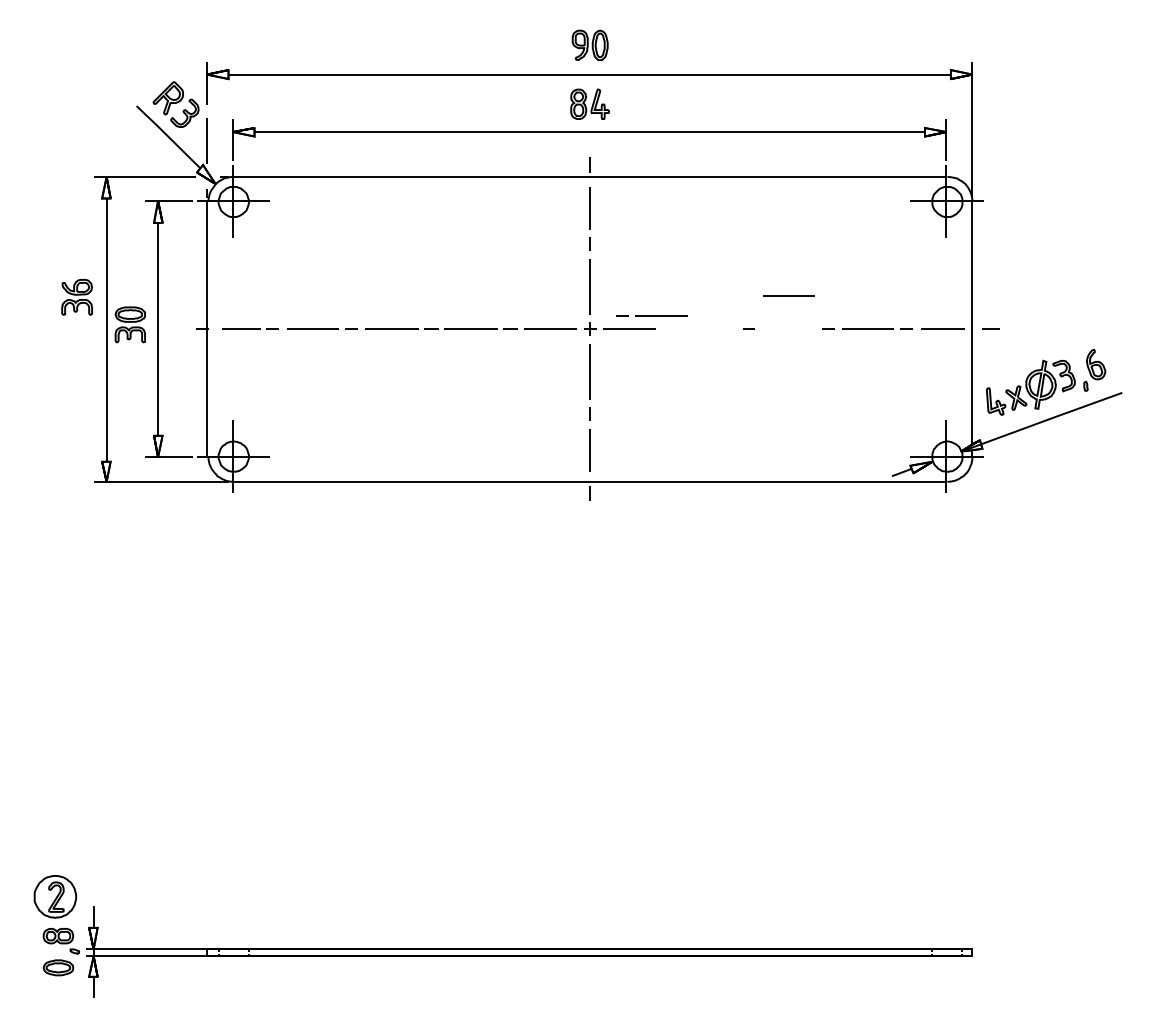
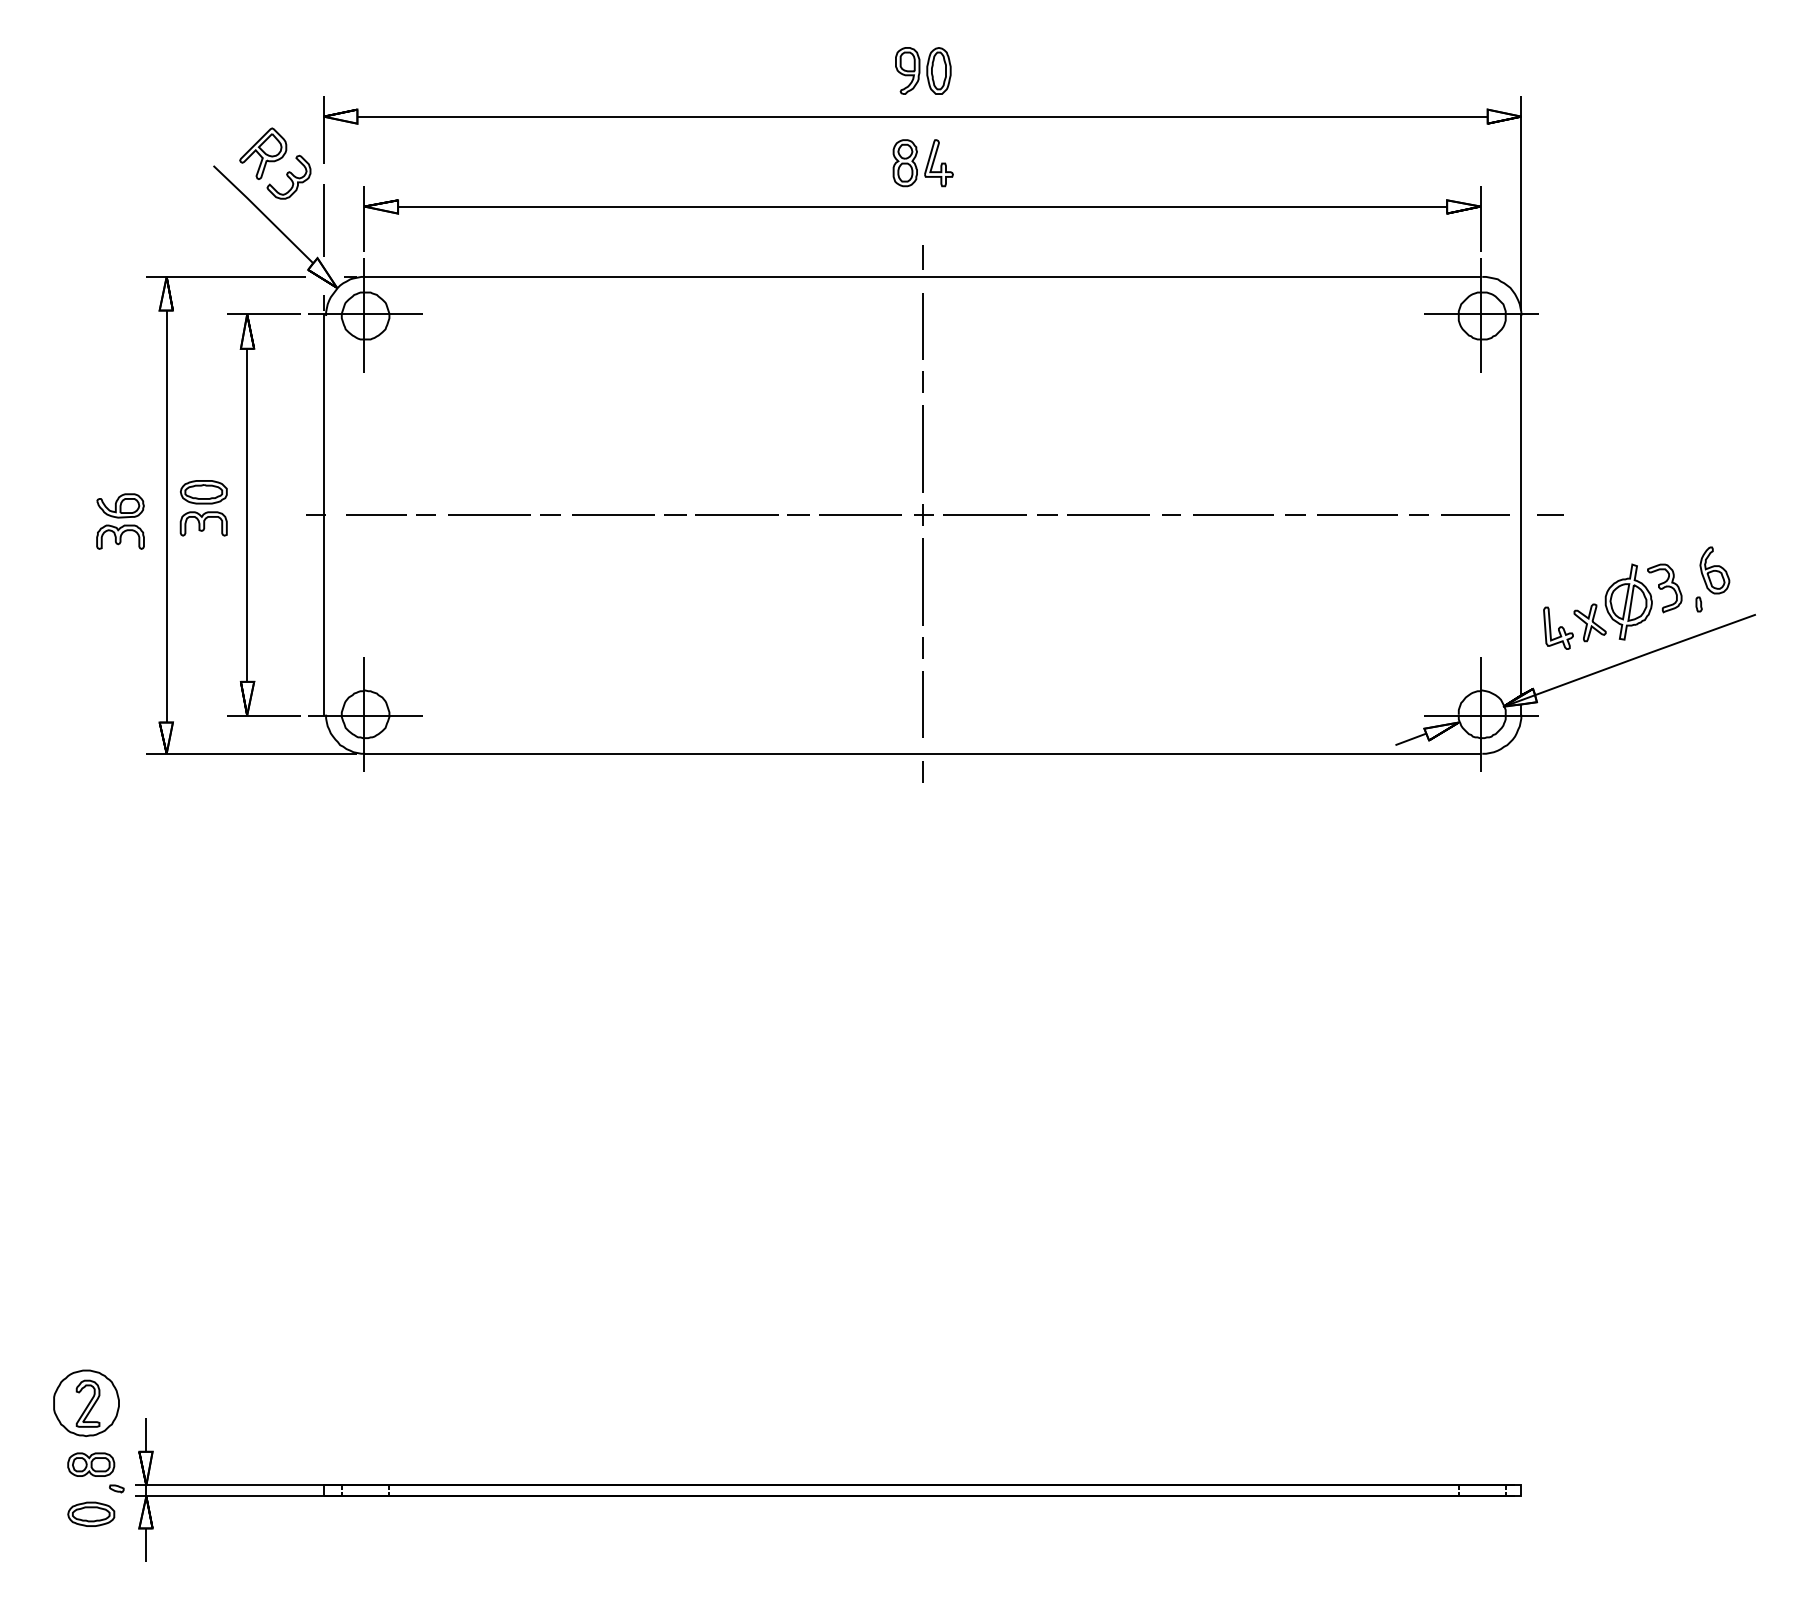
line: (788, 295) -> (1233, 513), moved
part: (76, 297) -> (119, 521), moved
line: (651, 315) -> (1092, 513), moved

